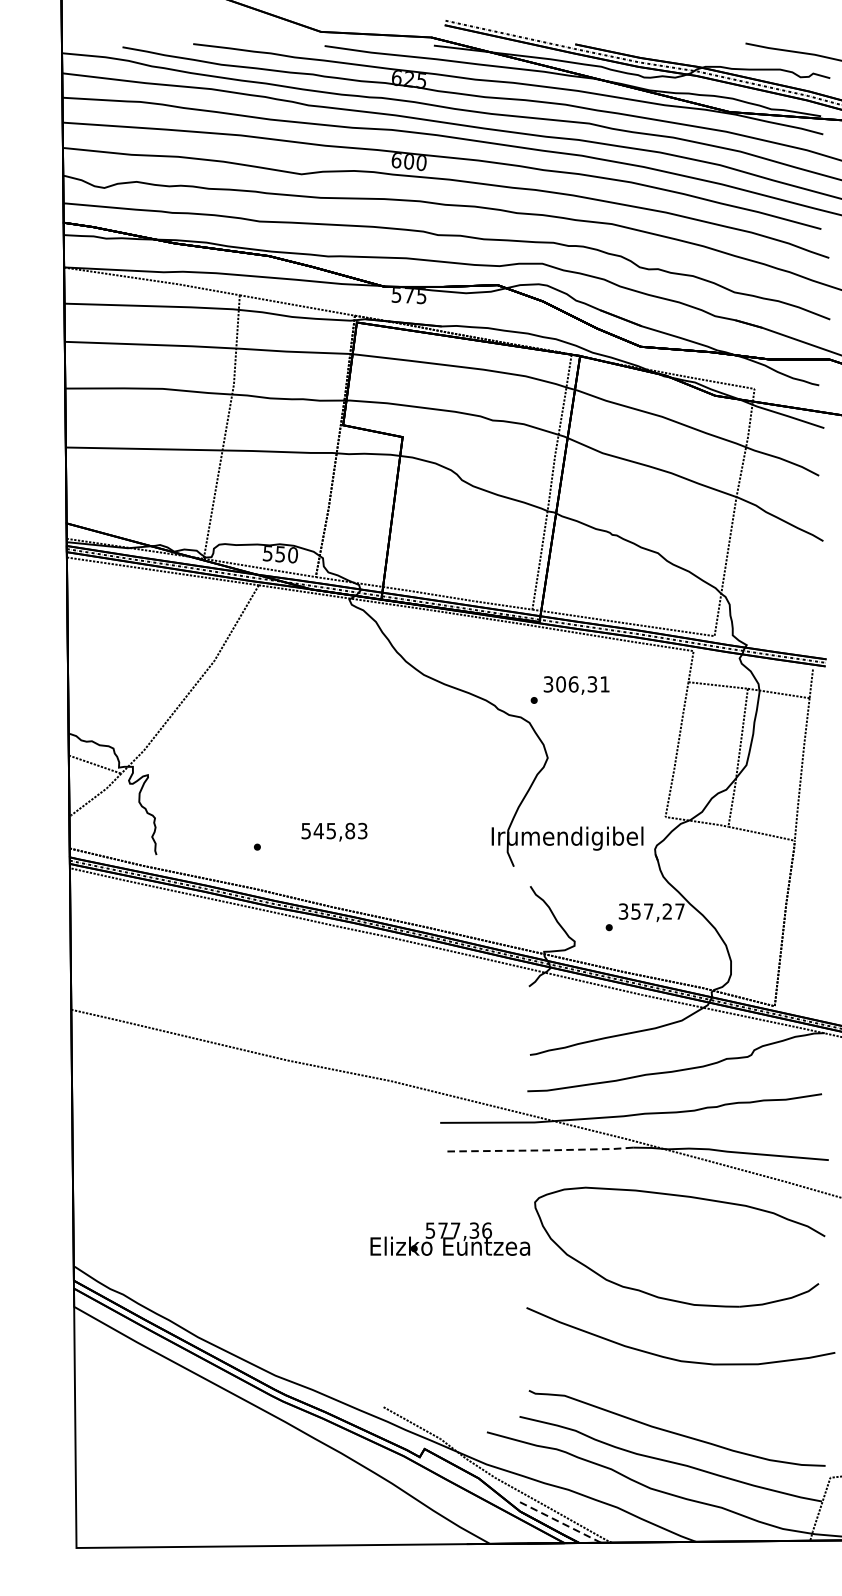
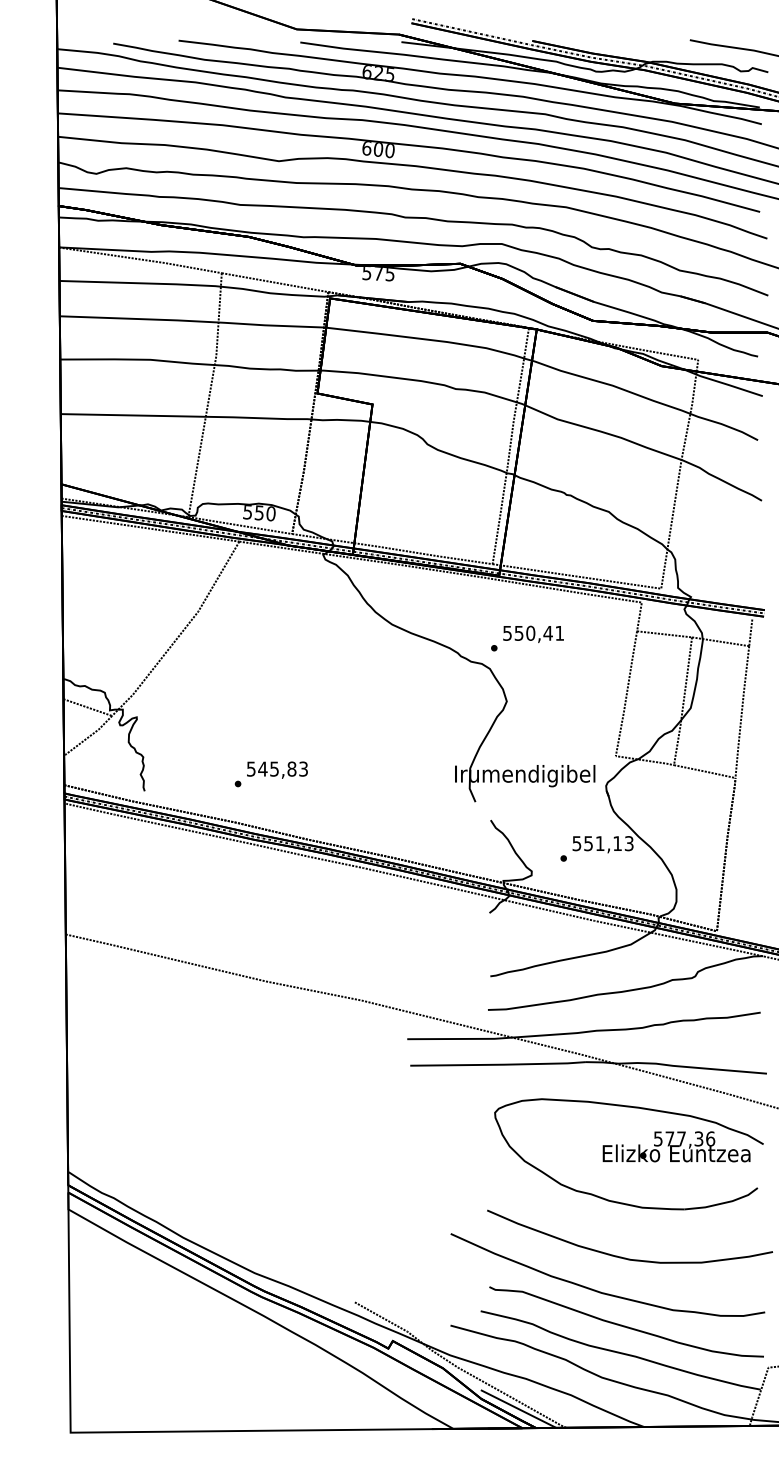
text: (570, 683) -> (527, 632), 306,31 -> 550,41
text: (334, 831) -> (277, 769), moved
text: (652, 911) -> (603, 843), 357,27 -> 551,13
line: (539, 1150) -> (499, 1064), dashed -> solid
text: (450, 1238) -> (676, 1146), moved
curve: (653, 1396) -> (604, 1292), added
line: (560, 1521) -> (518, 1408), dashed -> solid

